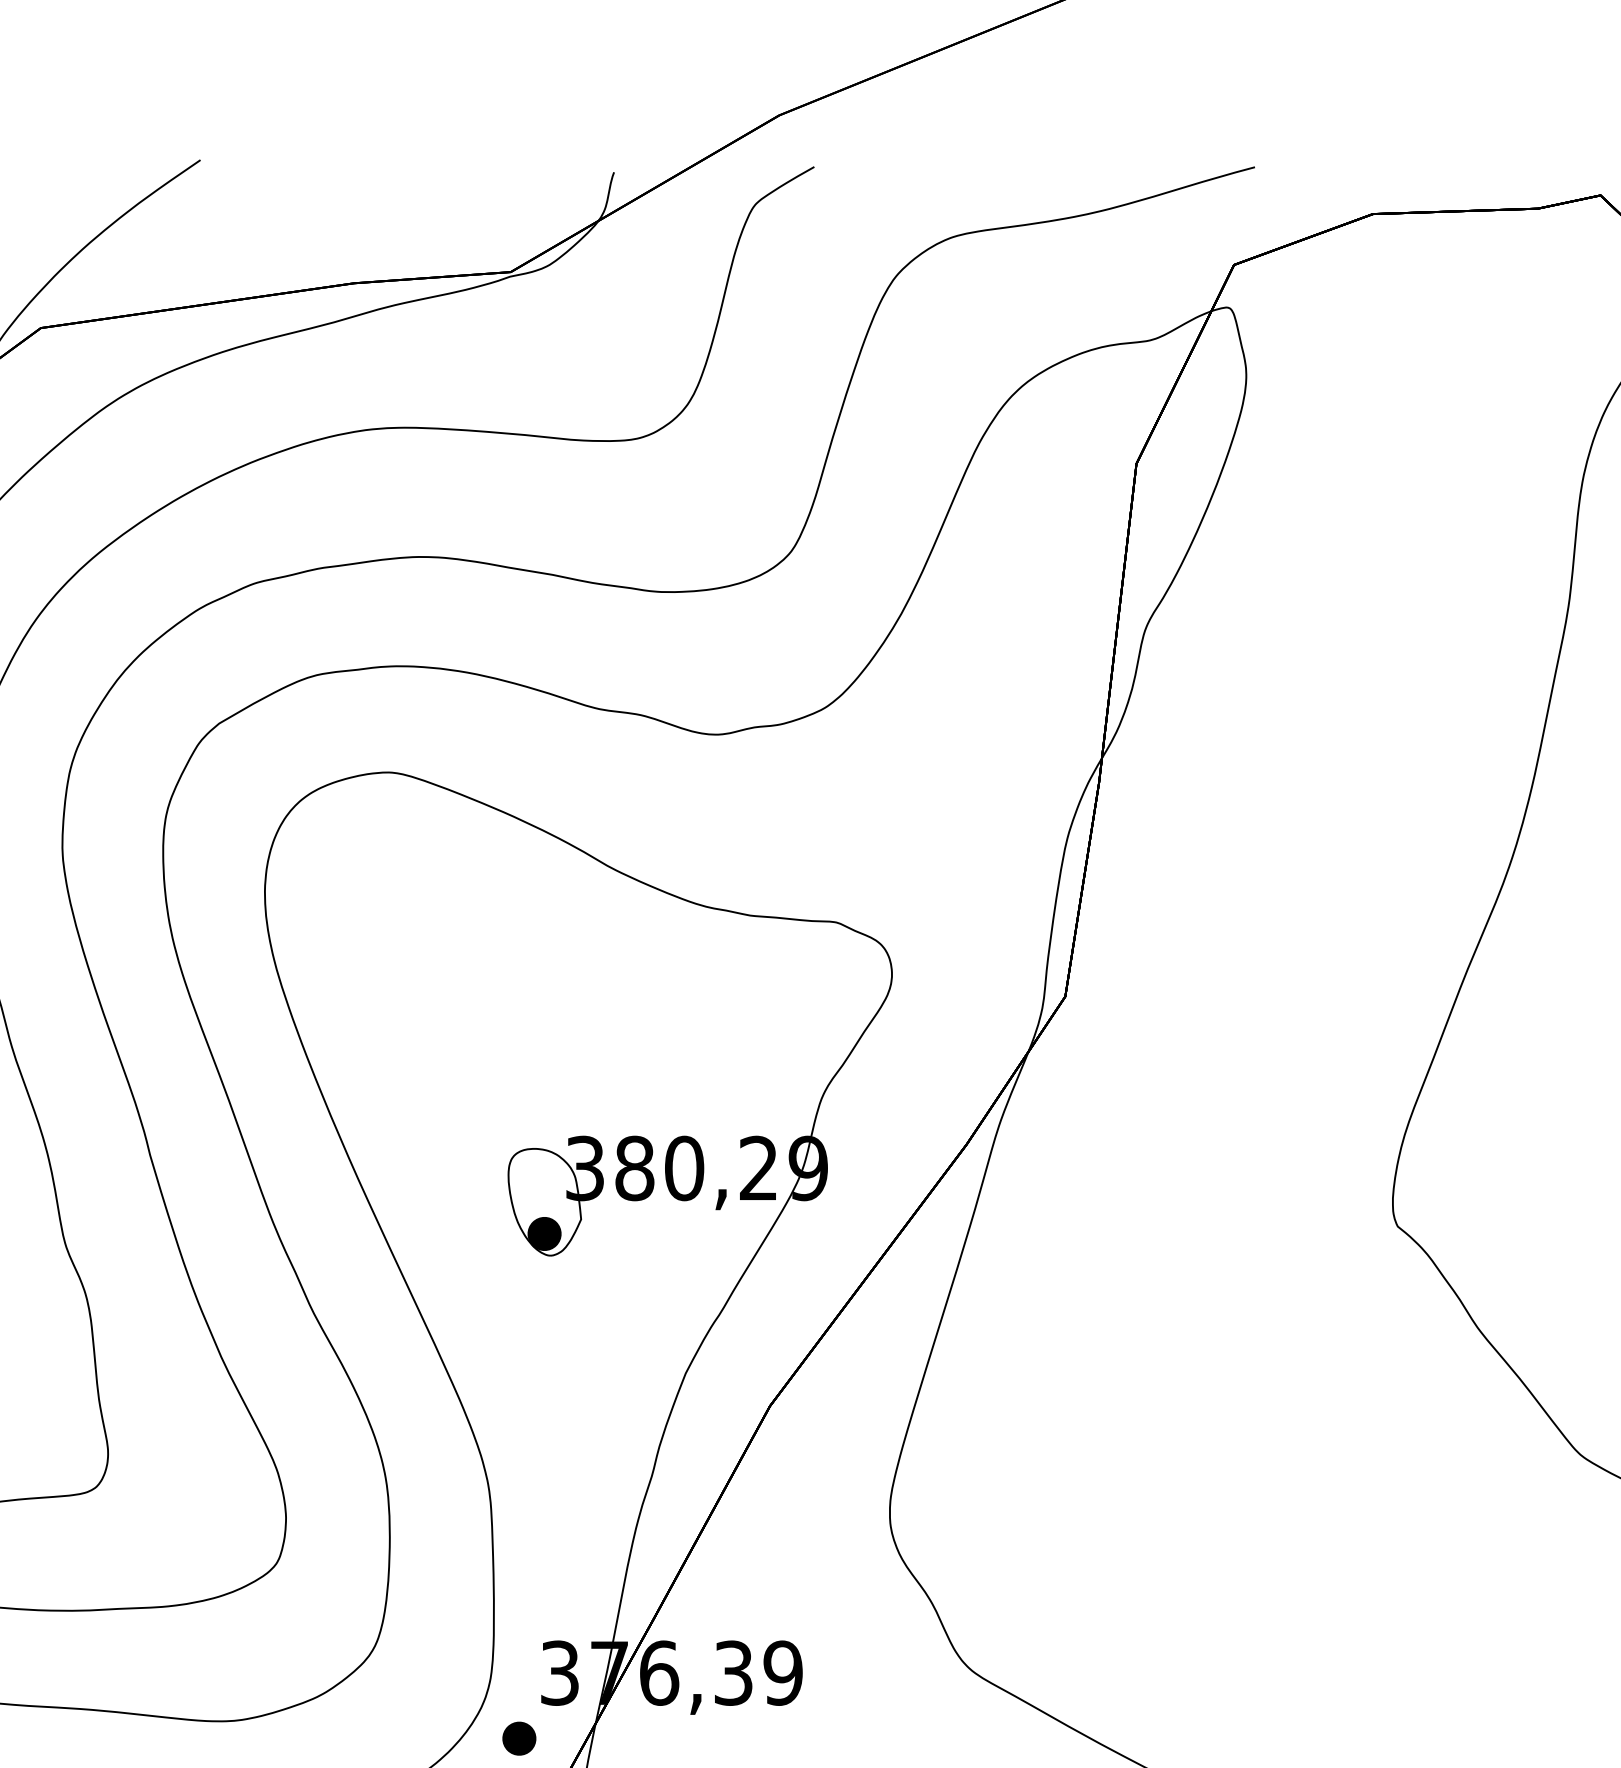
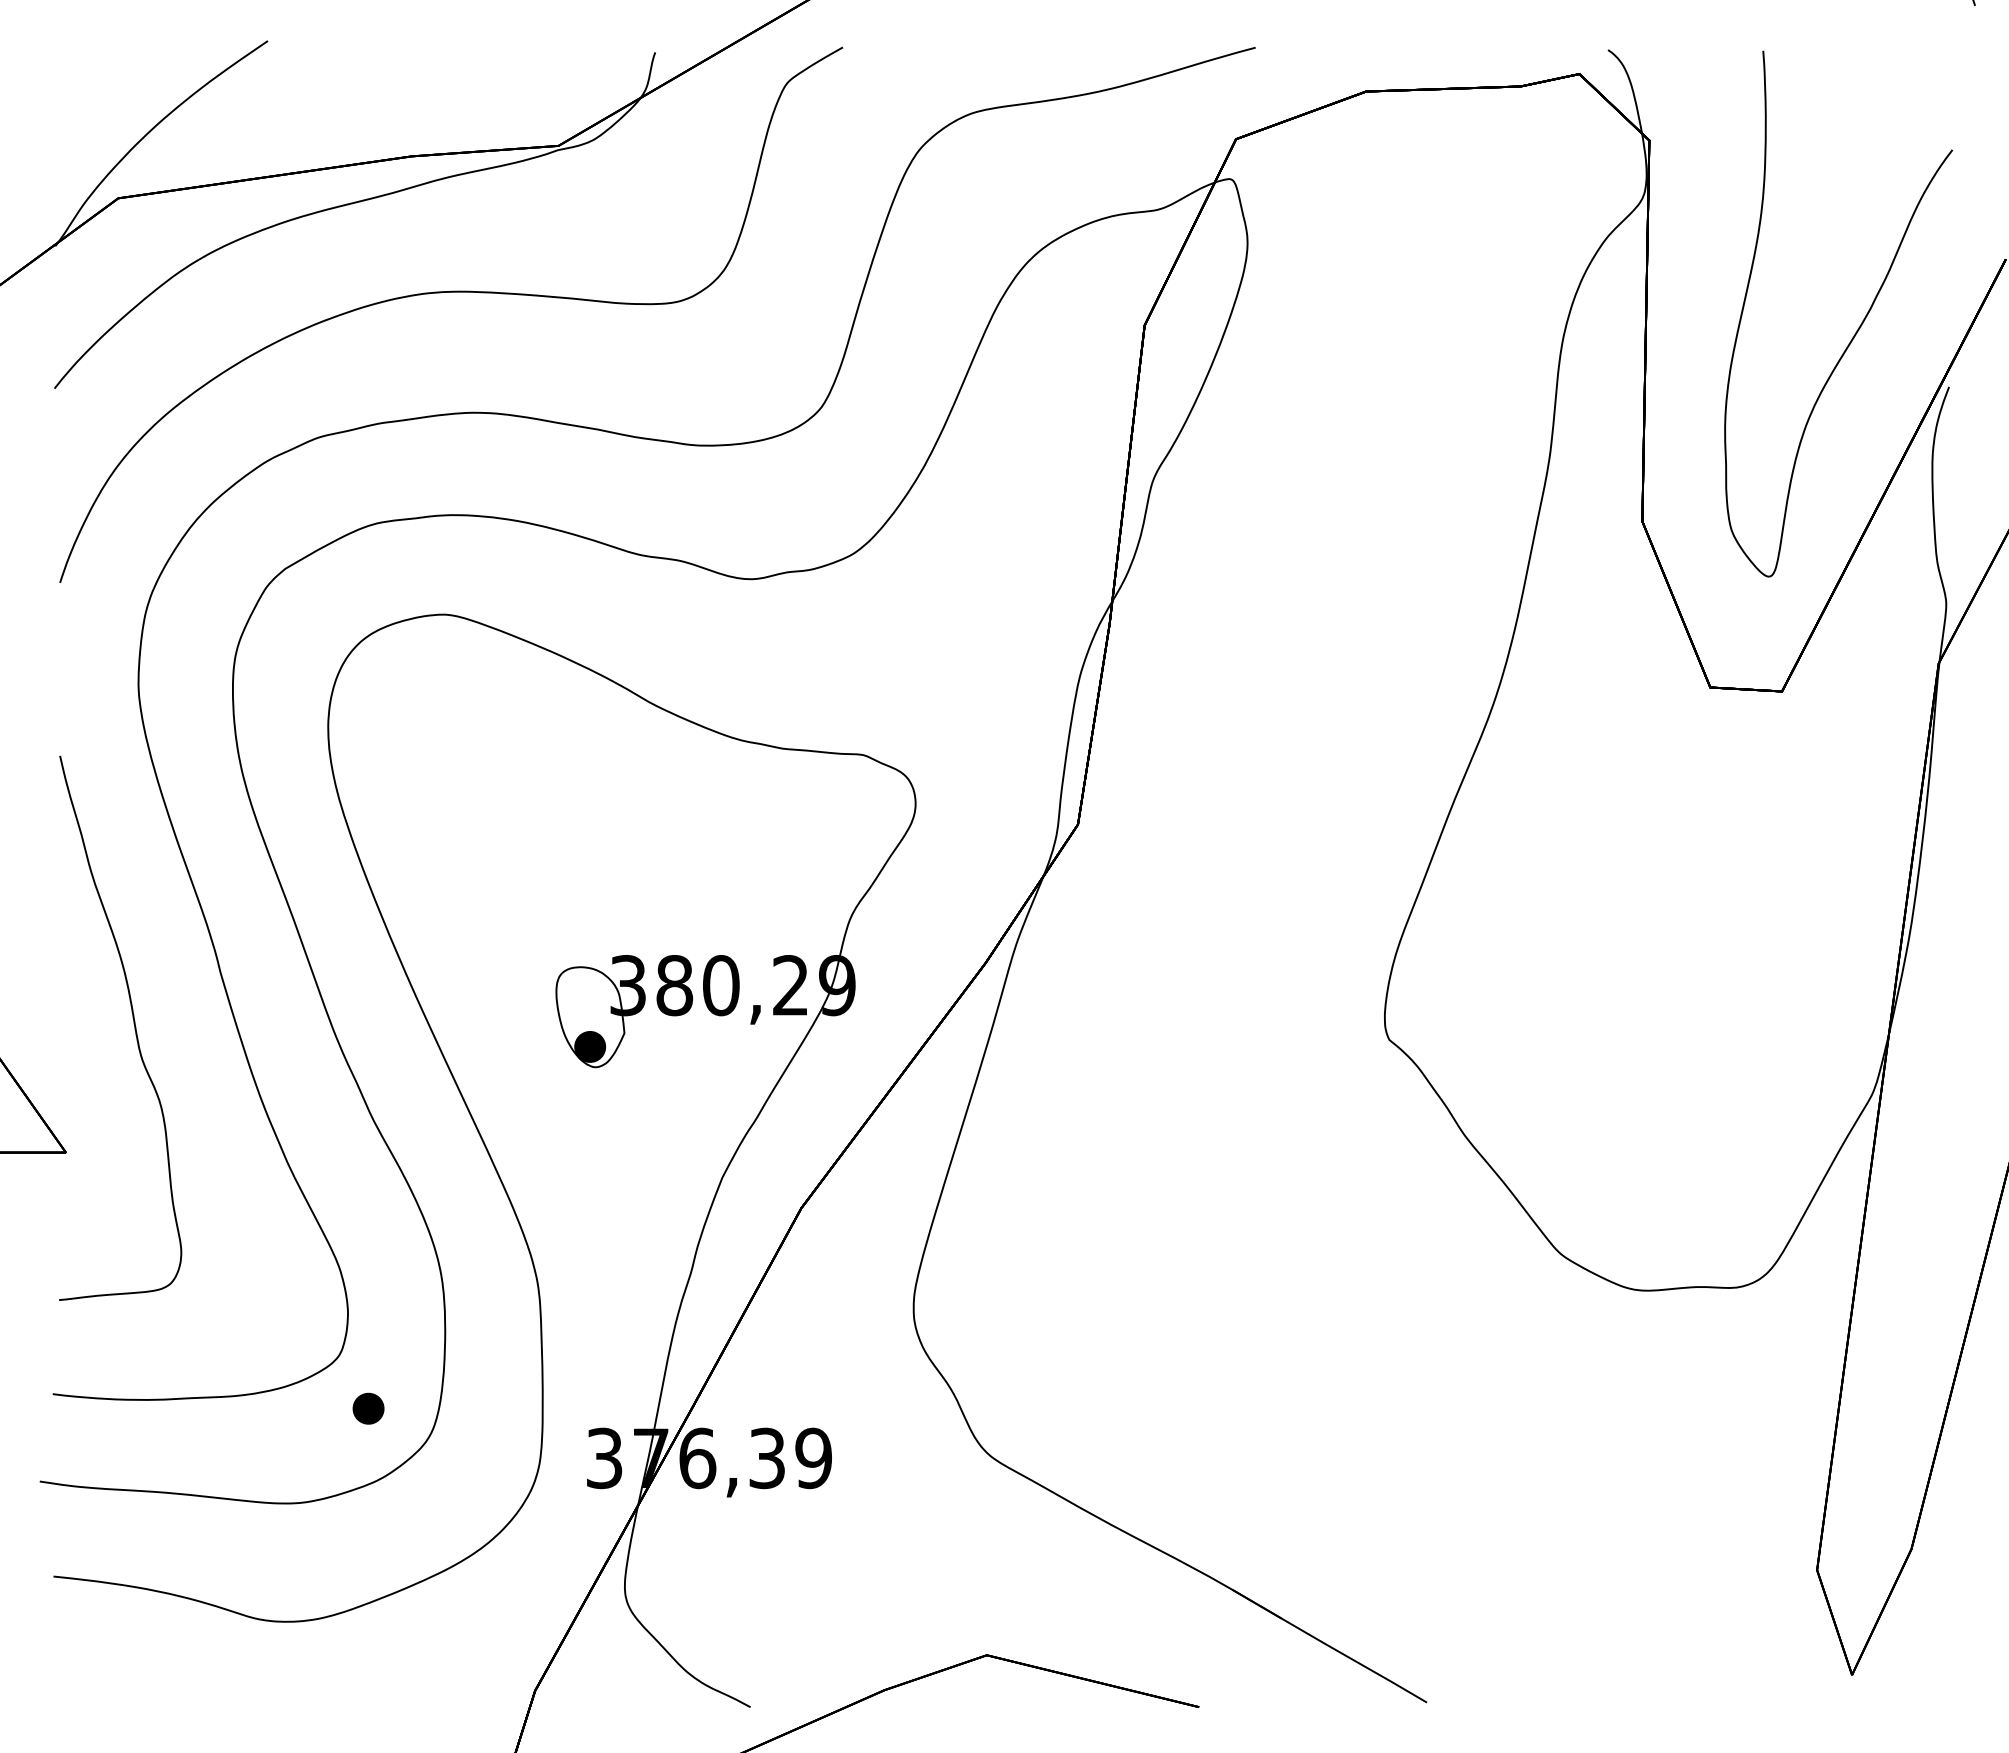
part: (519, 1738) -> (368, 1408), moved

